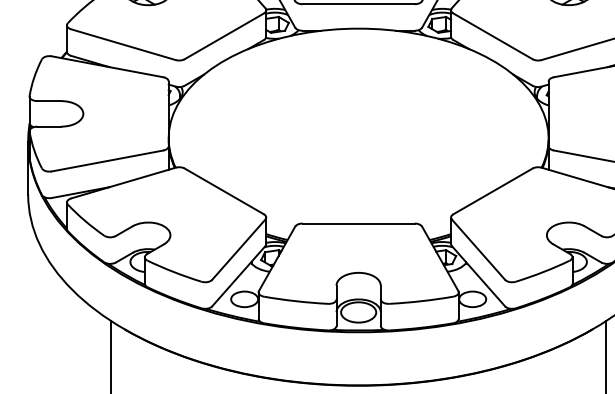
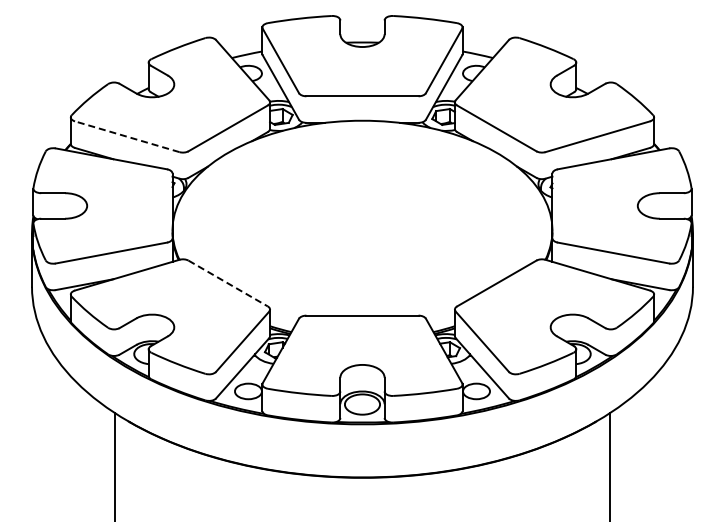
line: (122, 44) -> (126, 136), solid -> dashed
line: (224, 191) -> (228, 283), solid -> dashed

